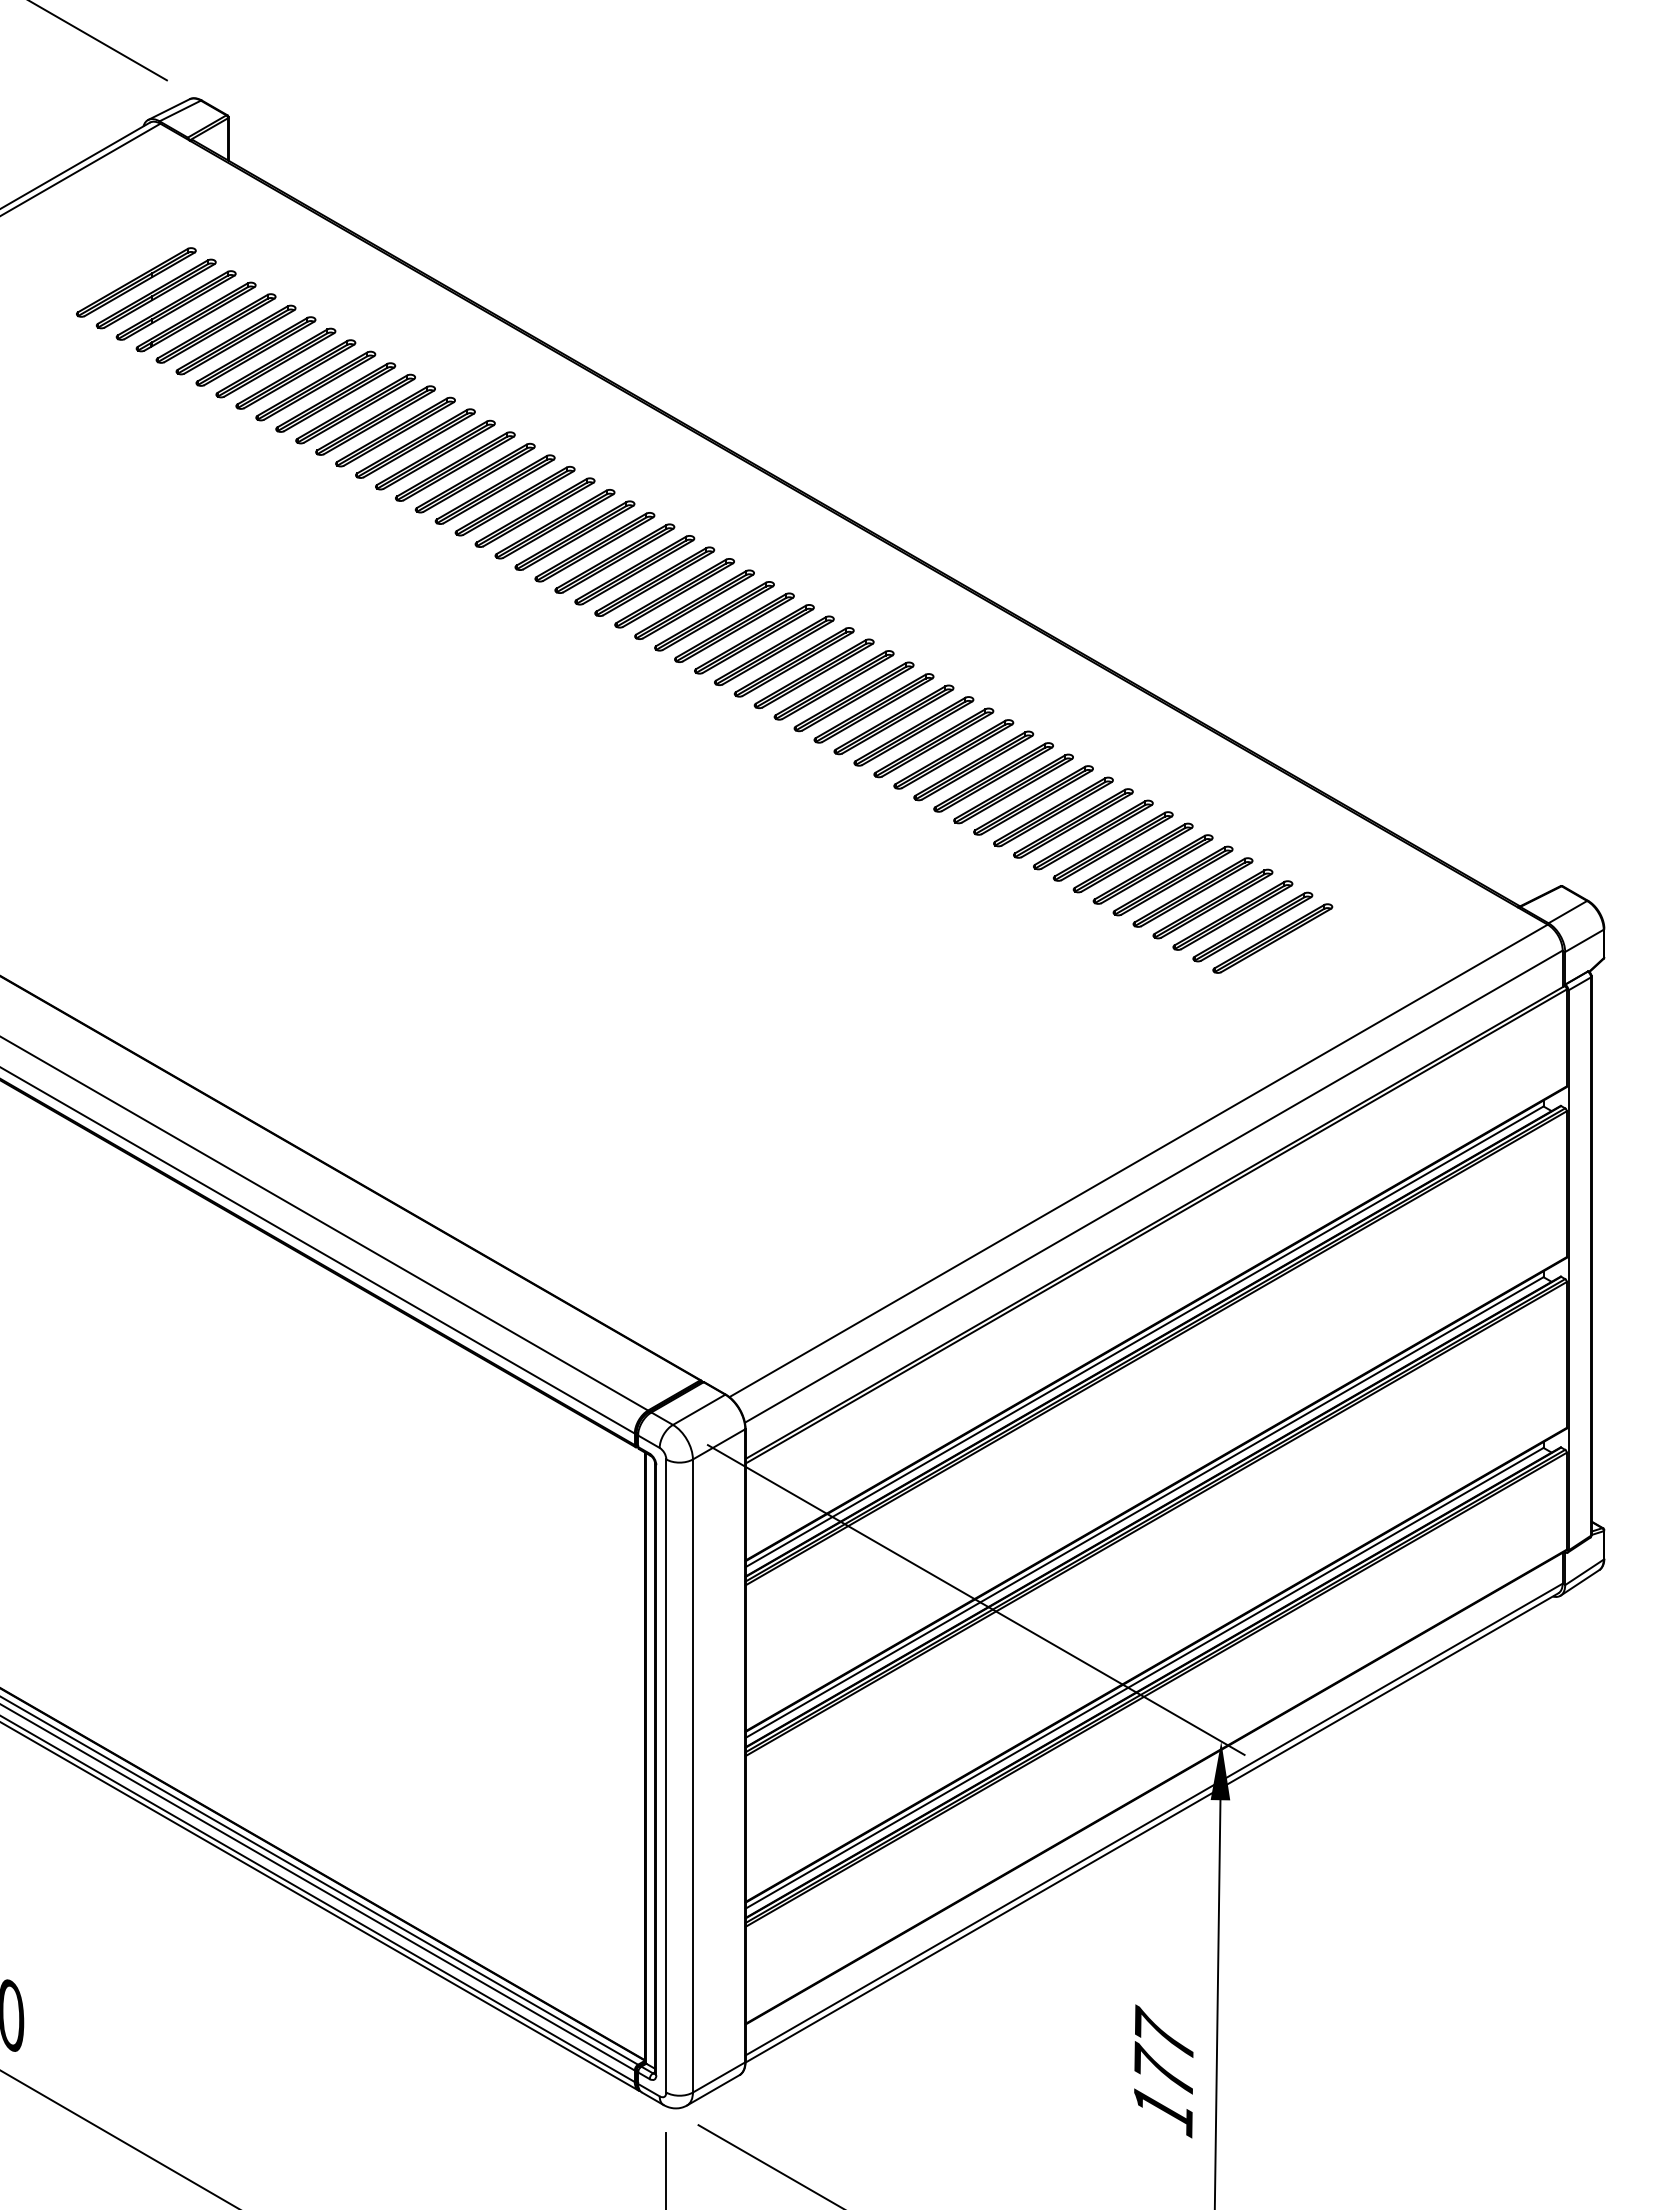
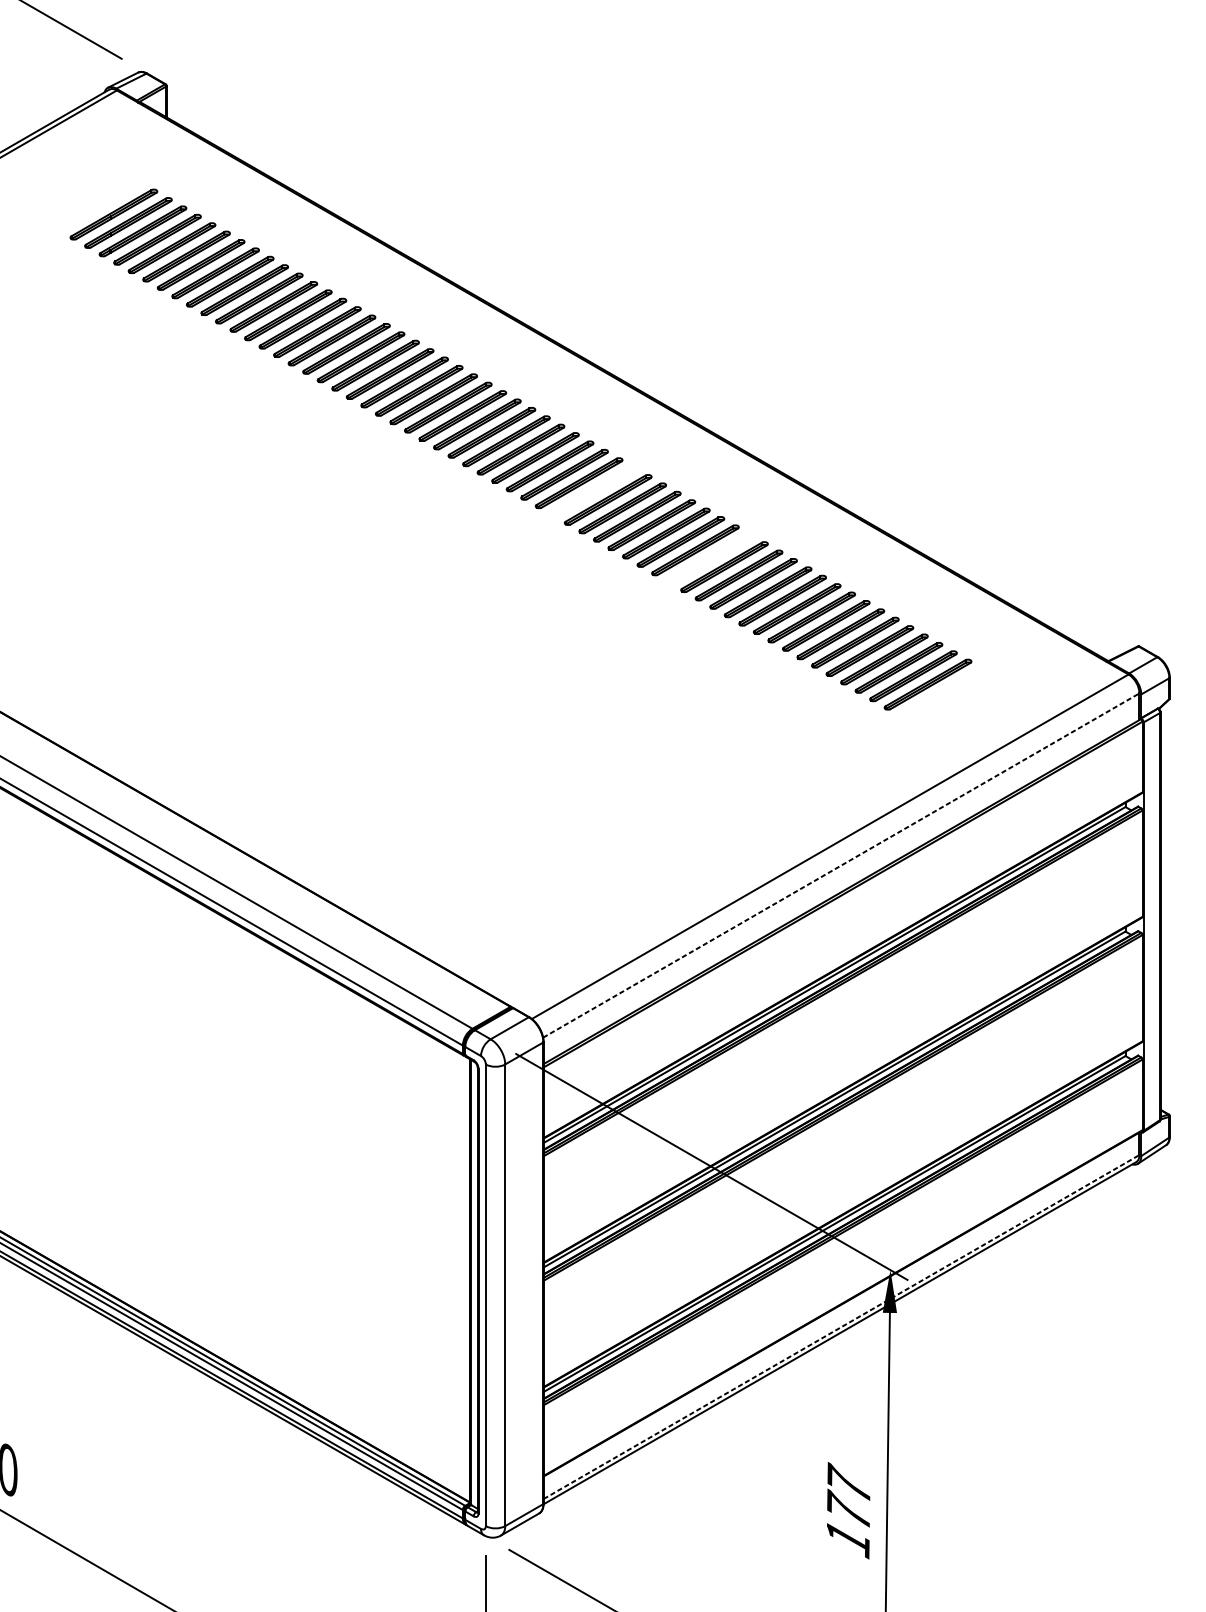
part: (136, 282) -> (99, 206), removed
part: (813, 673) -> (593, 491), removed
part: (973, 765) -> (709, 558), removed
line: (1154, 1186) -> (841, 865), solid -> dashed
line: (1154, 1819) -> (841, 1327), solid -> dashed

